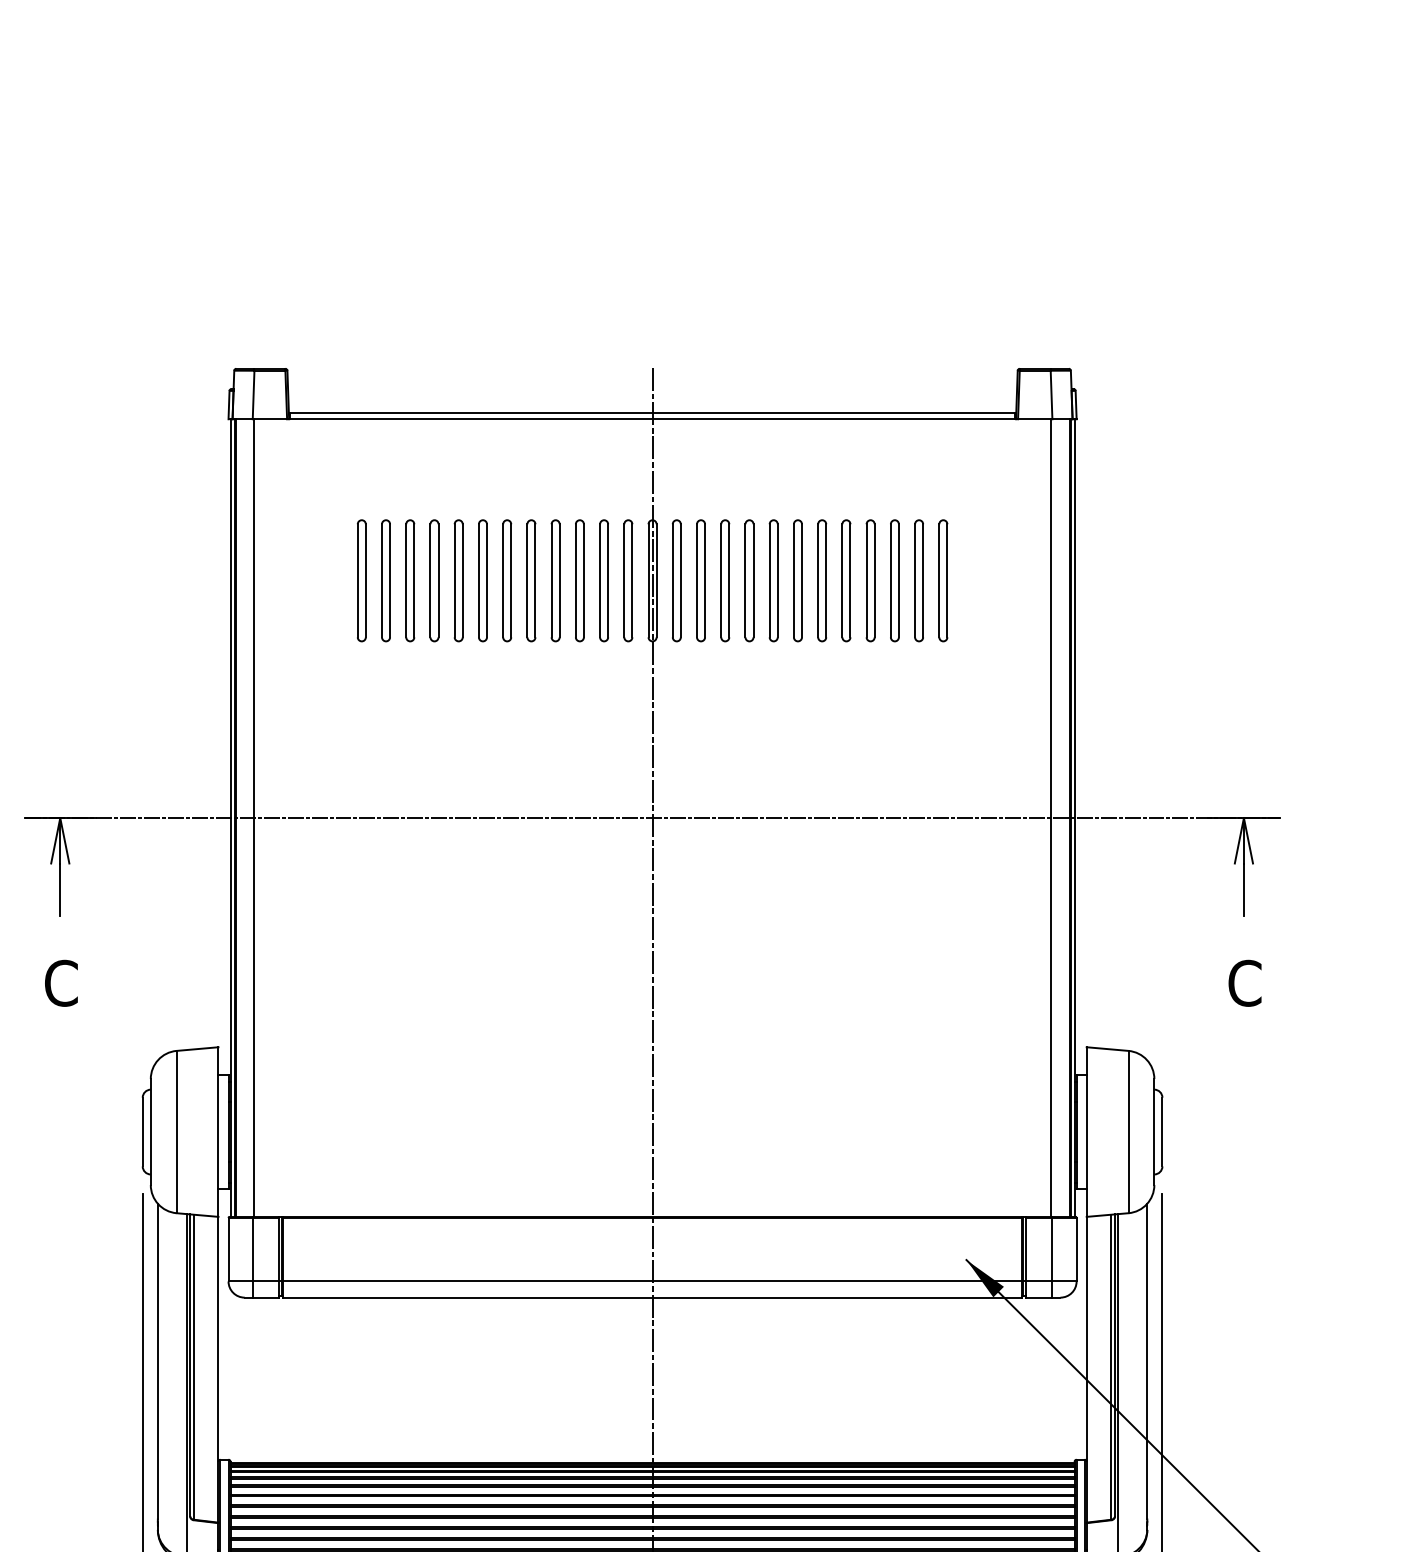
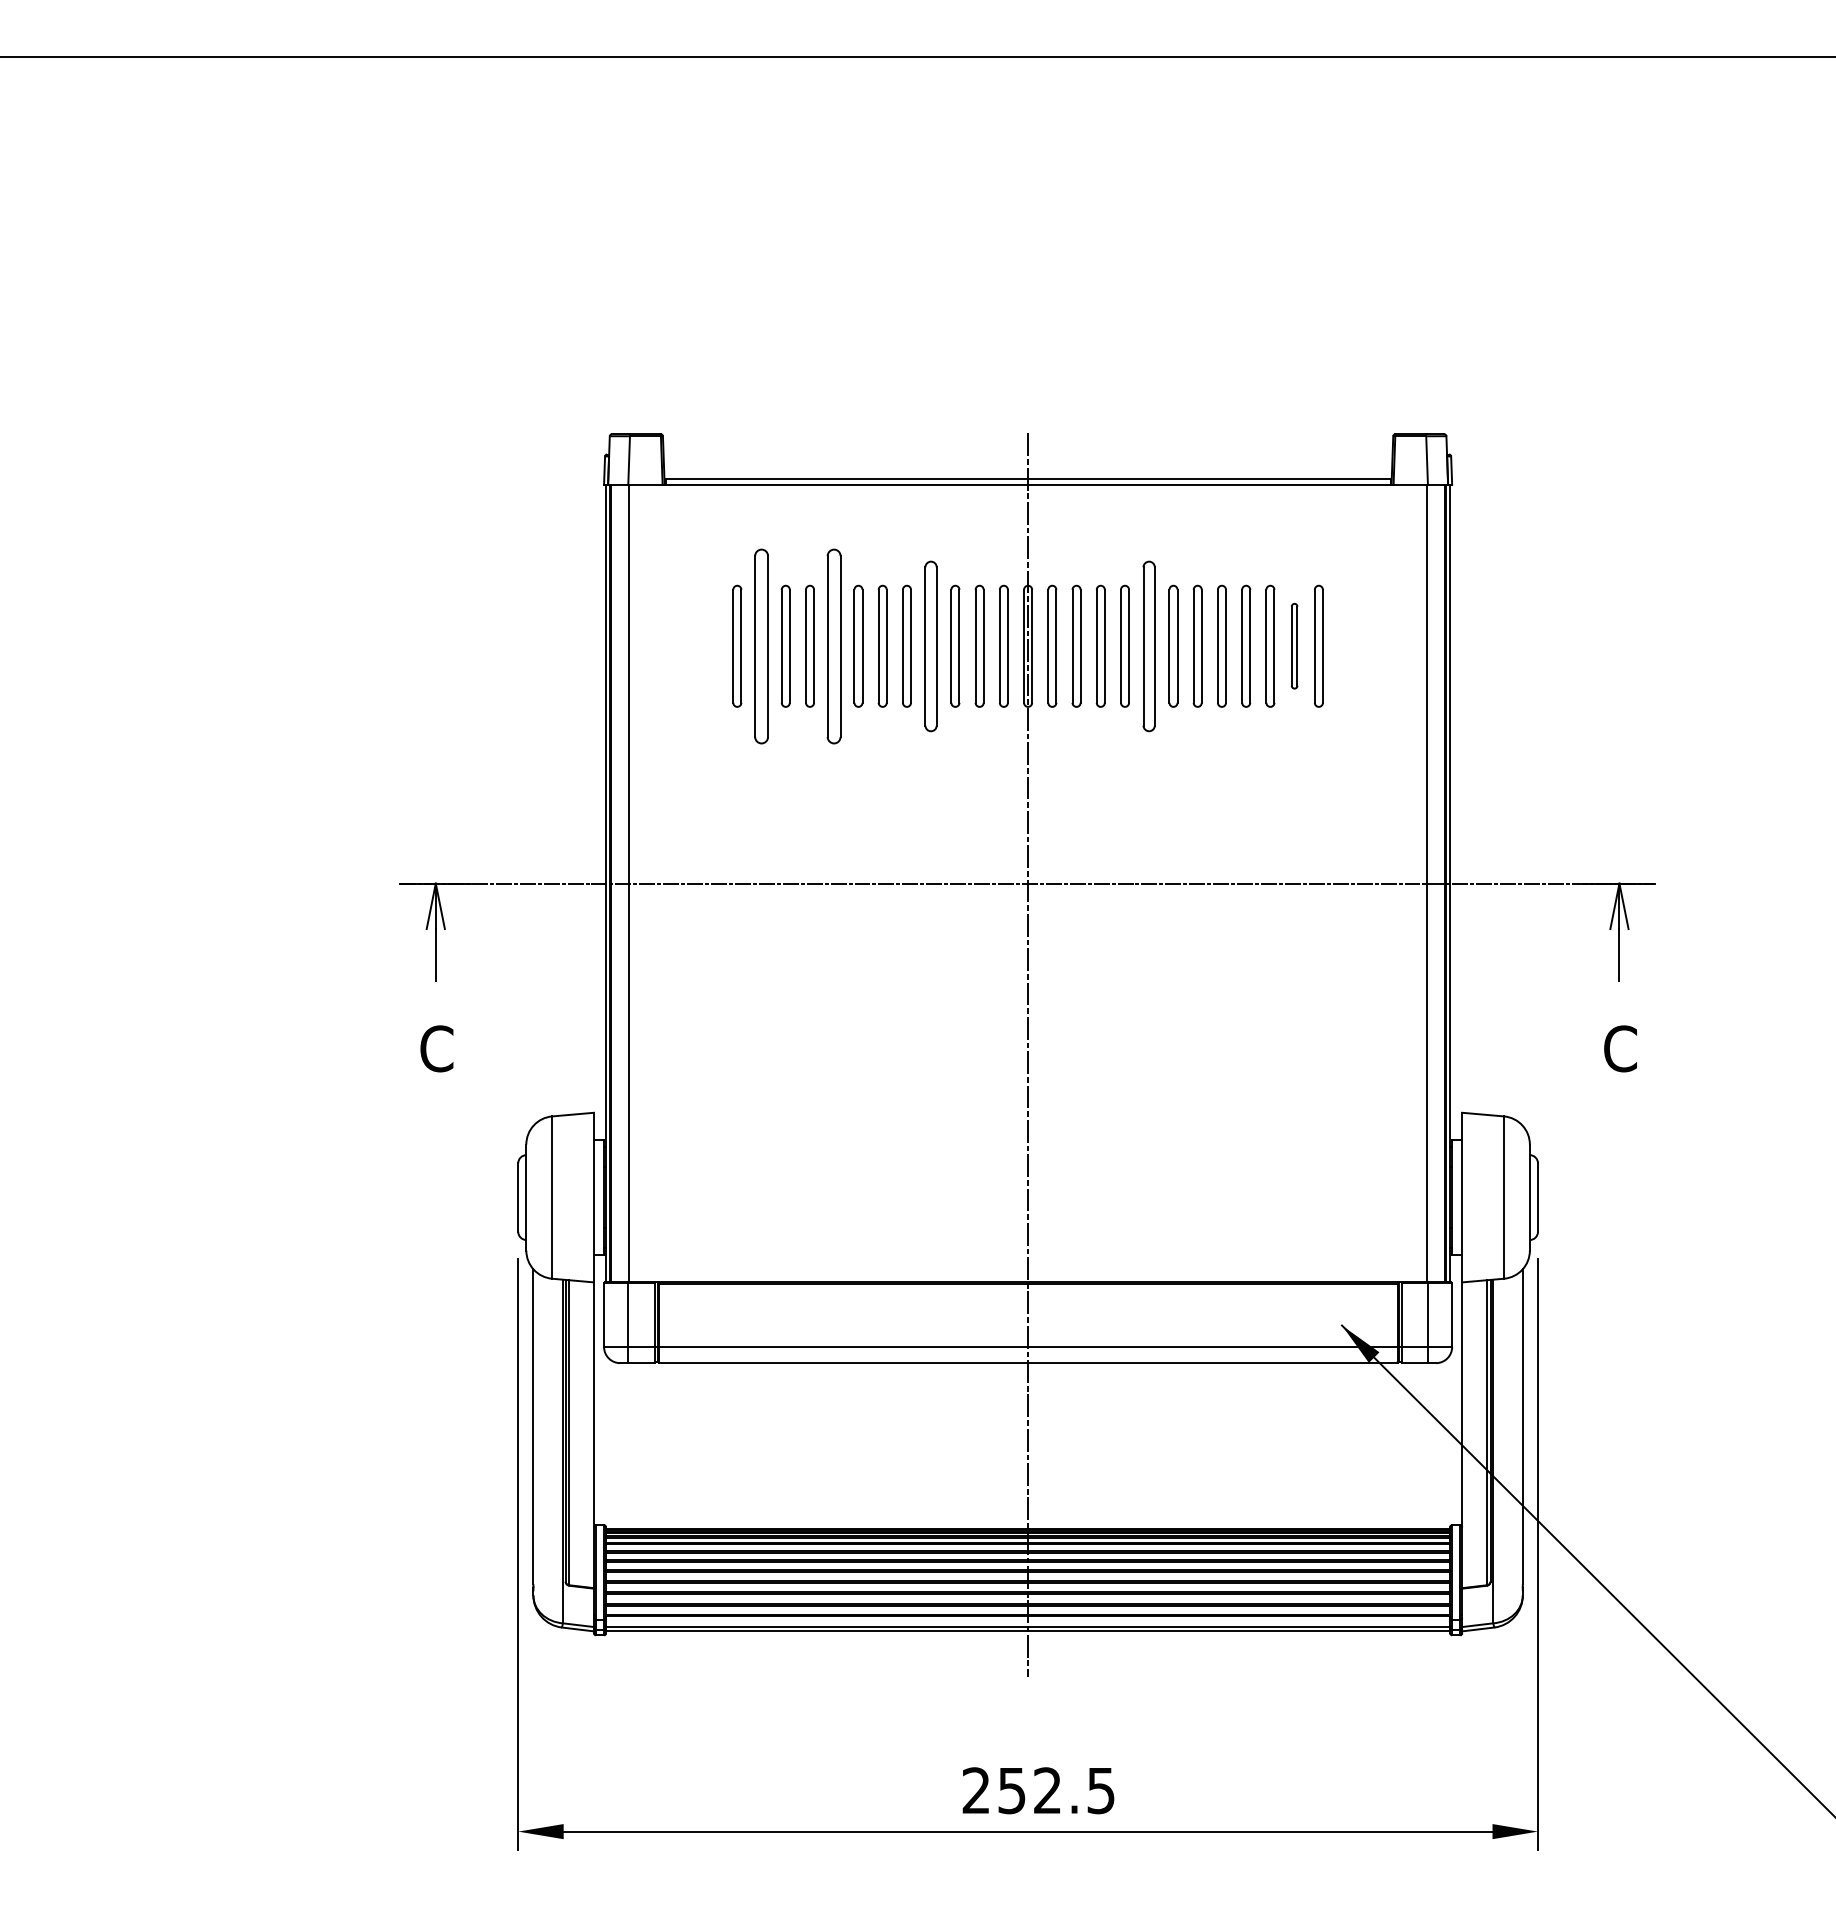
part: (385, 579) -> (761, 645), size x1.6
part: (458, 579) -> (834, 645), size x1.6
part: (555, 579) -> (931, 645), size x1.4
part: (773, 579) -> (1149, 645), size x1.4
part: (918, 579) -> (1294, 645), size x0.7

